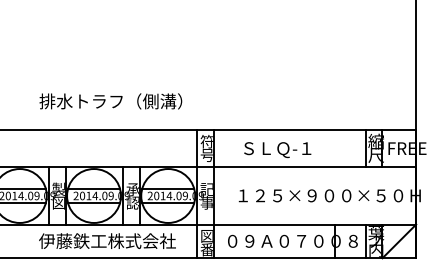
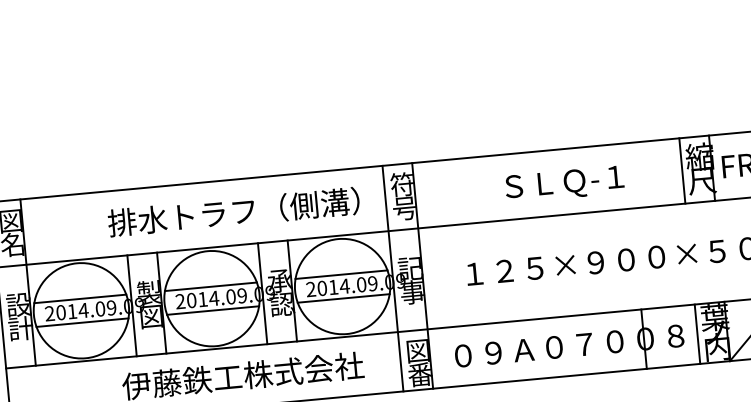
text: (110, 101) -> (233, 212), moved
text: (277, 150) -> (564, 185), moved

